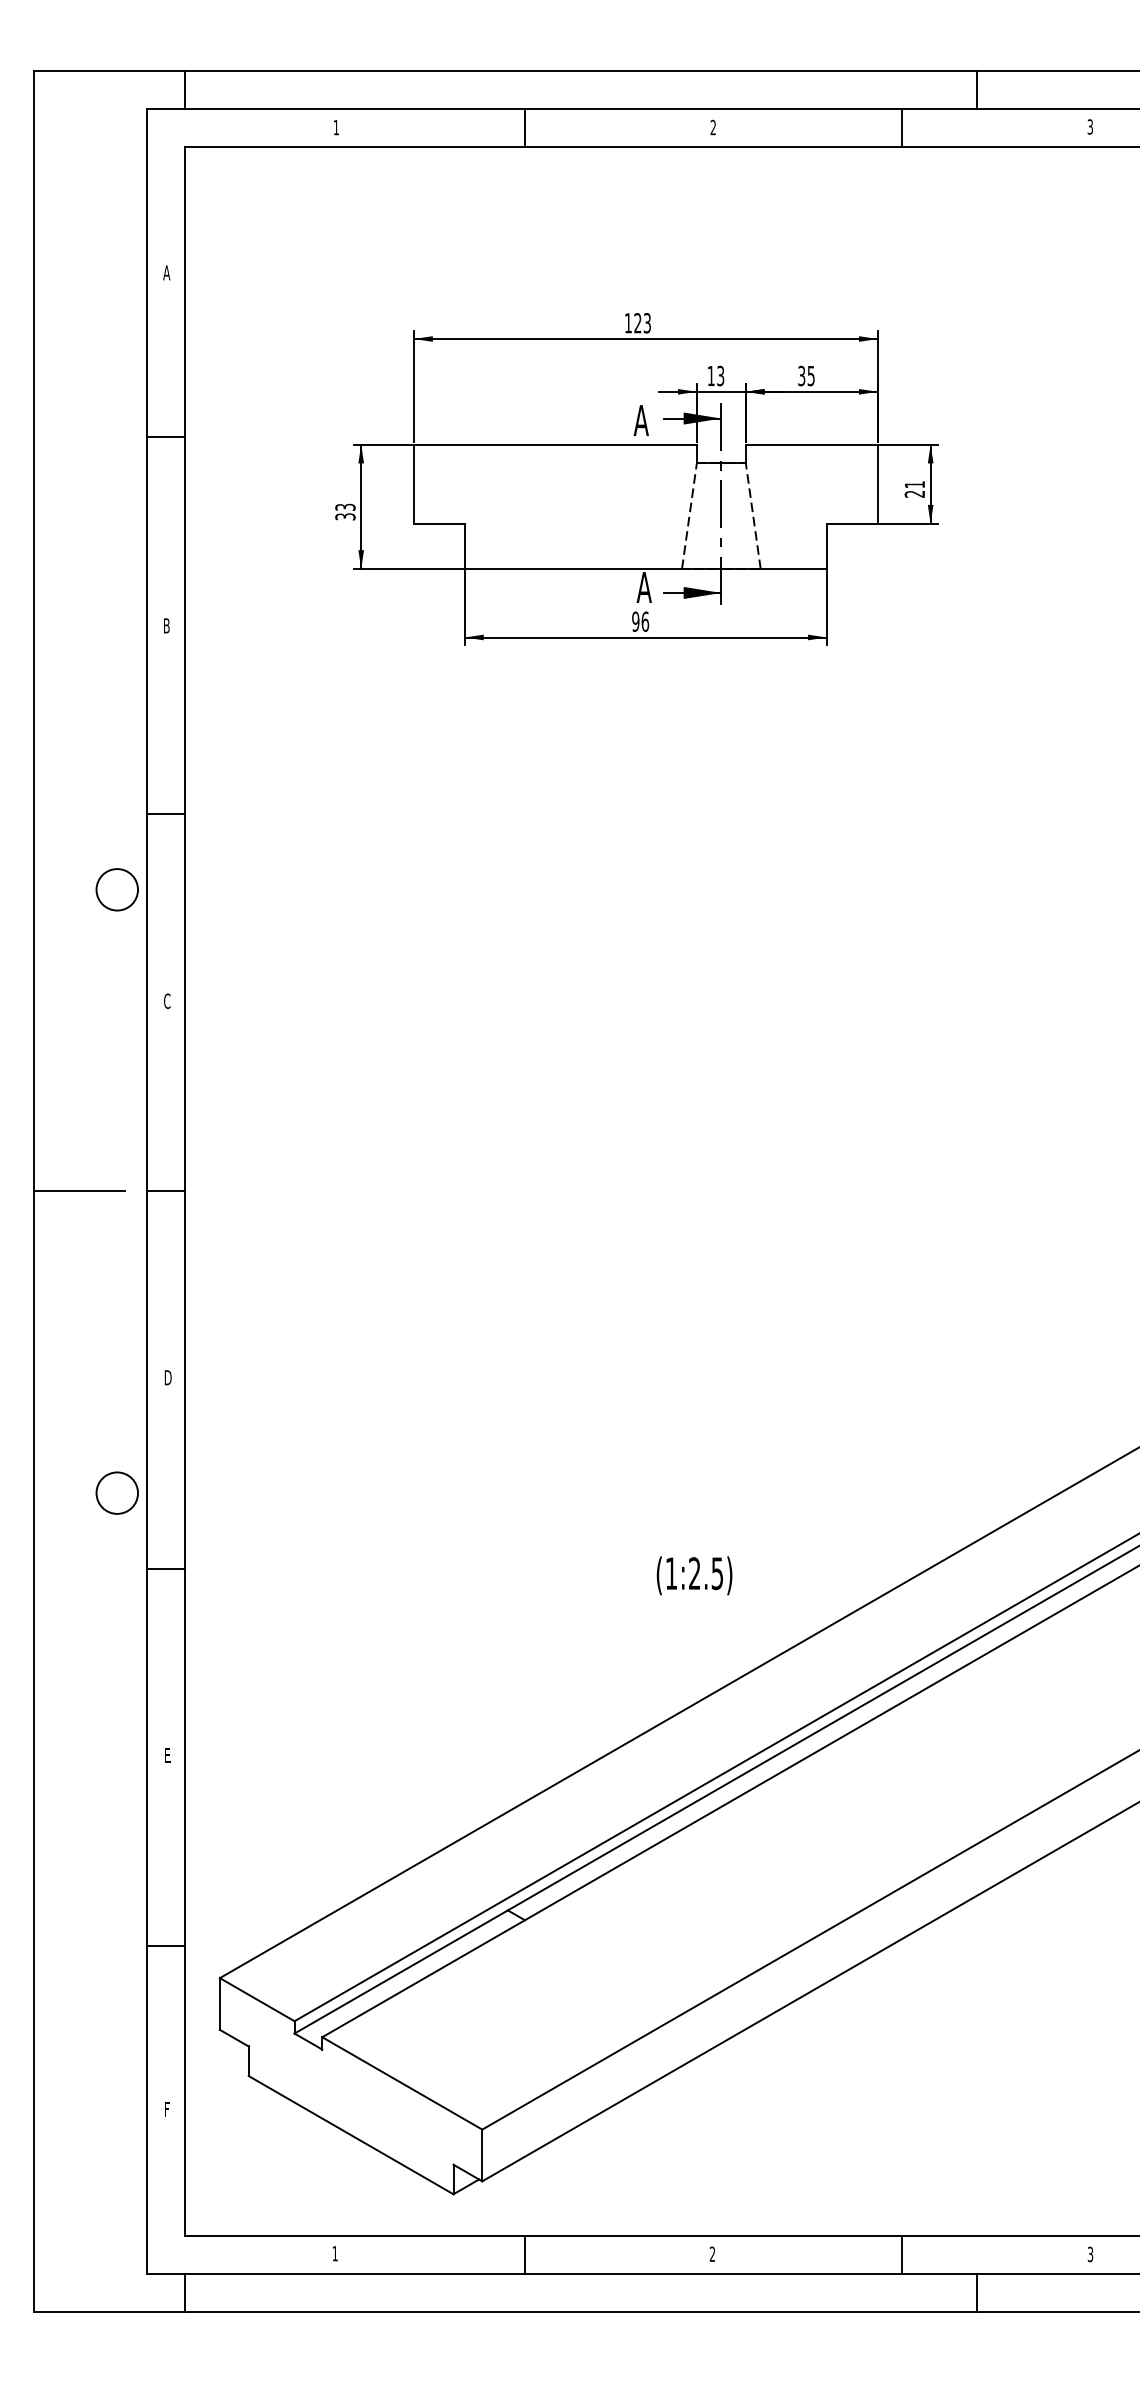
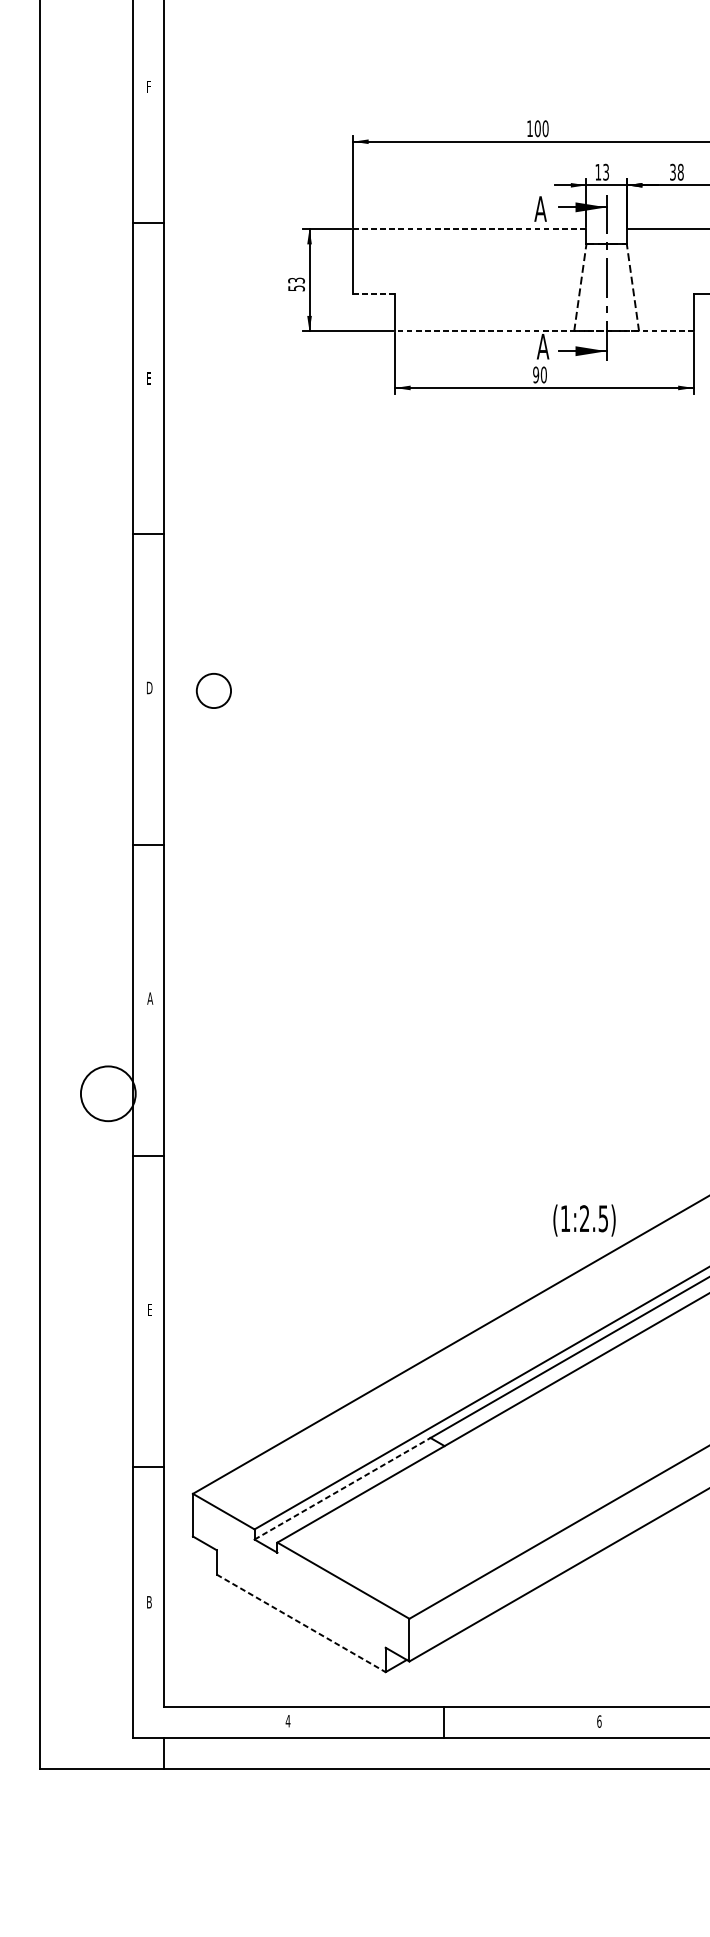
text: (166, 272) -> (148, 86), A -> F
text: (642, 323) -> (541, 128), 123 -> 100
text: (810, 375) -> (680, 171), 35 -> 38
line: (555, 444) -> (469, 228), solid -> dashed
text: (344, 516) -> (295, 288), 33 -> 53
line: (438, 523) -> (373, 293), solid -> dashed
line: (645, 569) -> (544, 331), solid -> dashed
text: (645, 621) -> (544, 374), 96 -> 90
text: (166, 625) -> (148, 378), B -> E
circle: (116, 889) -> (213, 690), moved
text: (167, 1000) -> (149, 687), C -> D
line: (79, 1191) -> (77, 844), removed
text: (167, 1377) -> (149, 998), D -> A
circle: (117, 1492) -> (108, 1093), size x1.6
text: (694, 1575) -> (584, 1220), moved
line: (401, 1971) -> (342, 1488), solid -> dashed
text: (166, 2109) -> (148, 1602), F -> B
line: (351, 2135) -> (301, 1623), solid -> dashed
text: (335, 2253) -> (288, 1720), 1 -> 4
text: (712, 2253) -> (599, 1720), 2 -> 6

